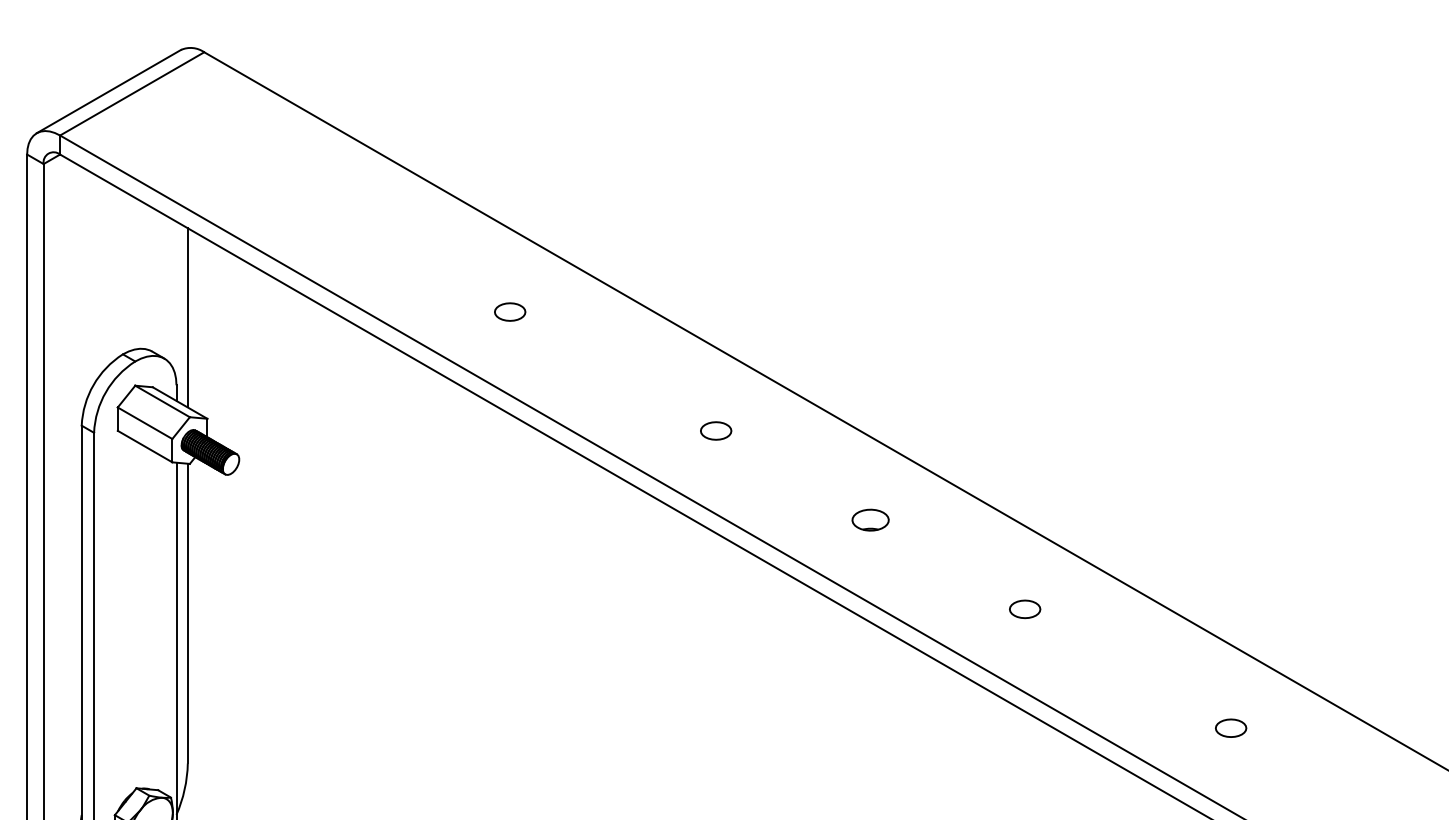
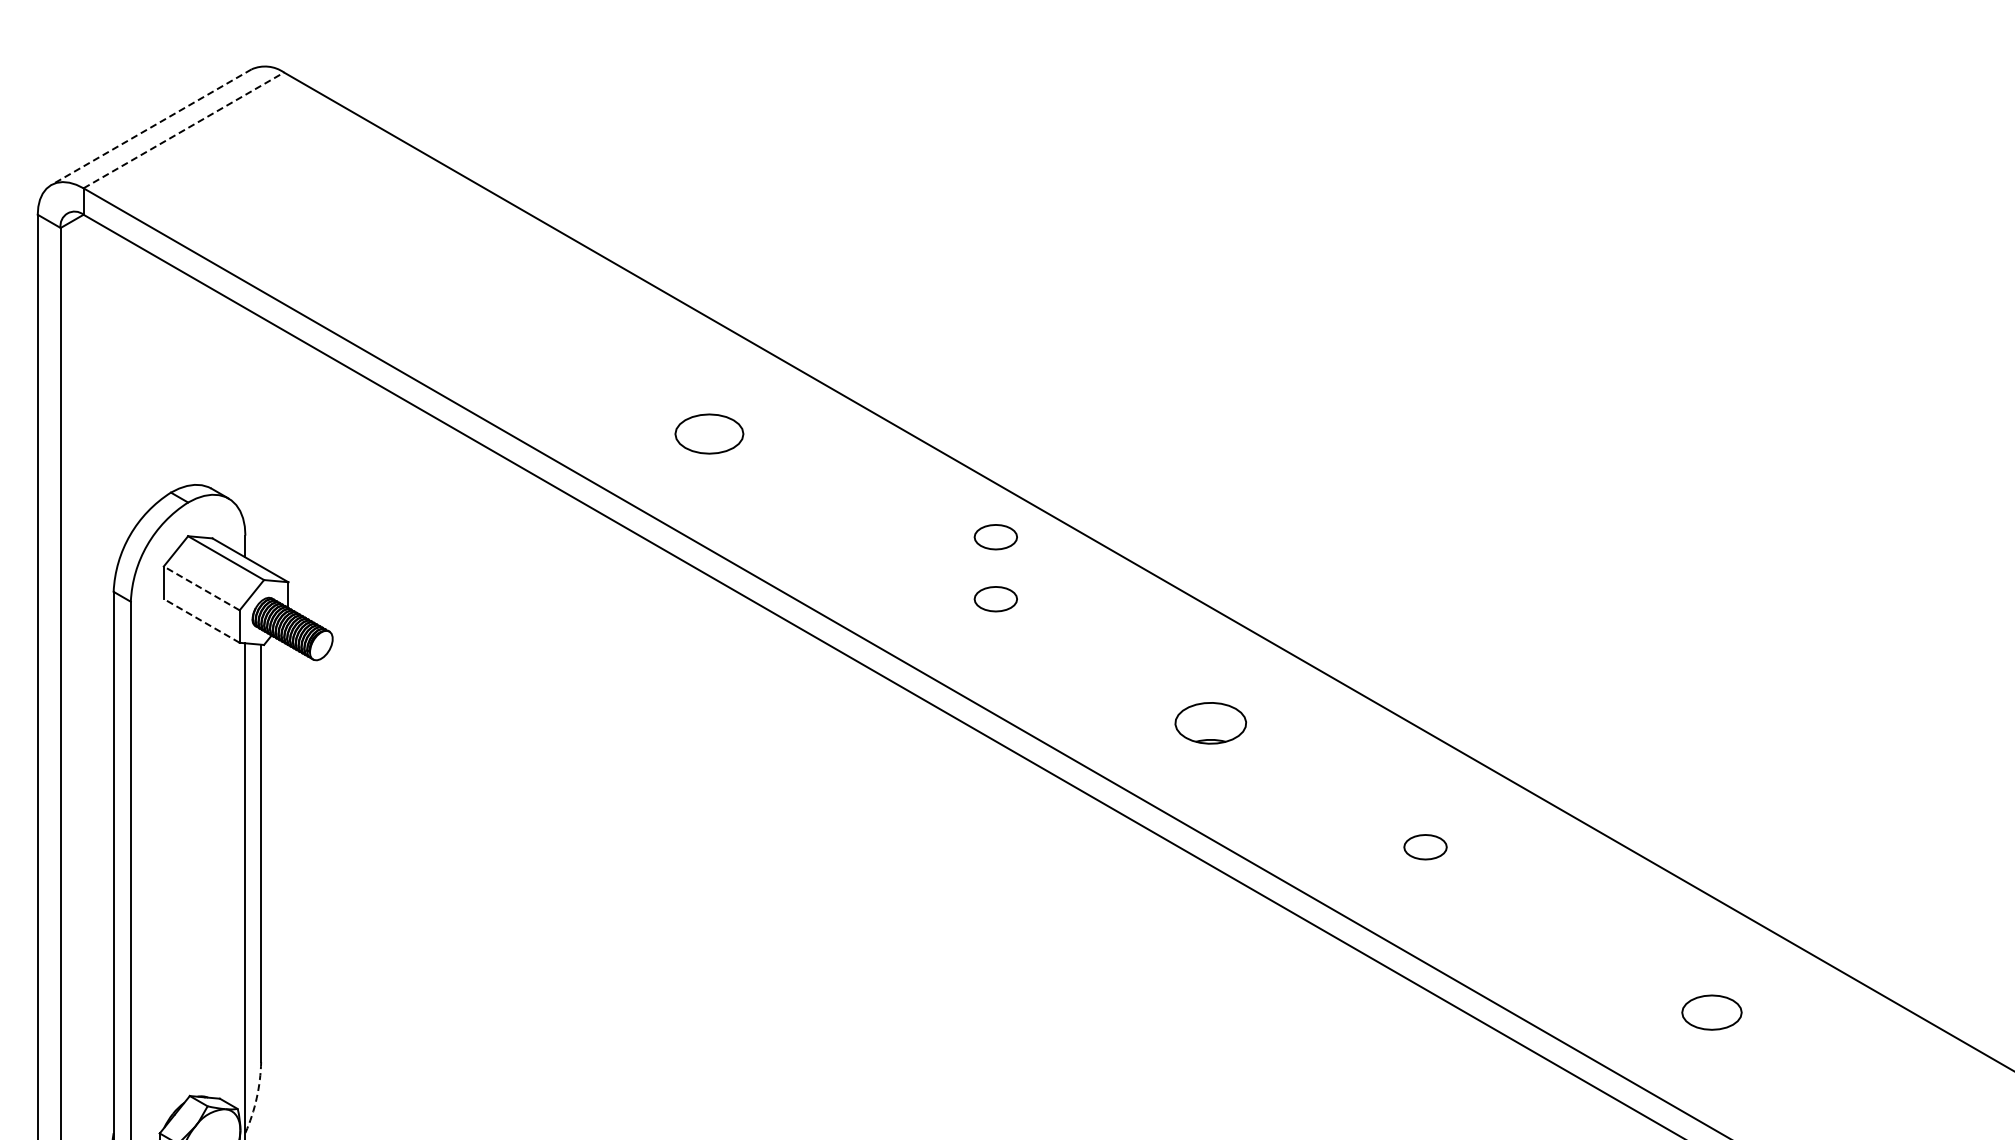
line: (108, 91) -> (151, 127), solid -> dashed
line: (131, 93) -> (183, 130), solid -> dashed
part: (510, 311) -> (709, 433), size x1.6
line: (188, 317) -> (261, 441), removed
part: (715, 386) -> (995, 537), added
line: (144, 423) -> (201, 588), solid -> dashed
line: (144, 446) -> (201, 620), solid -> dashed
part: (870, 519) -> (1210, 722), size x1.4
part: (1230, 728) -> (1711, 1012), size x1.4
arc: (184, 790) -> (256, 1098), solid -> dashed

